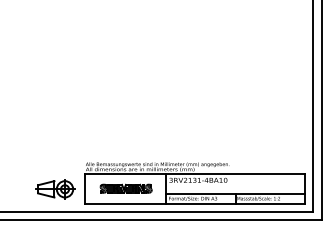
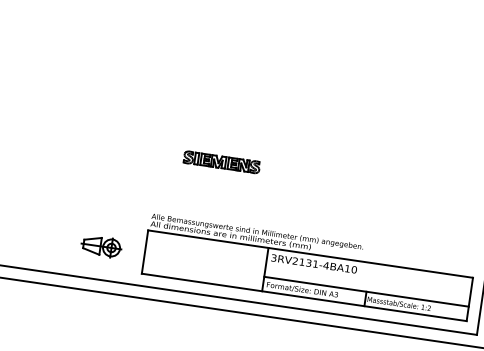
part: (125, 188) -> (220, 161), moved
part: (55, 189) -> (101, 246), size x0.7

